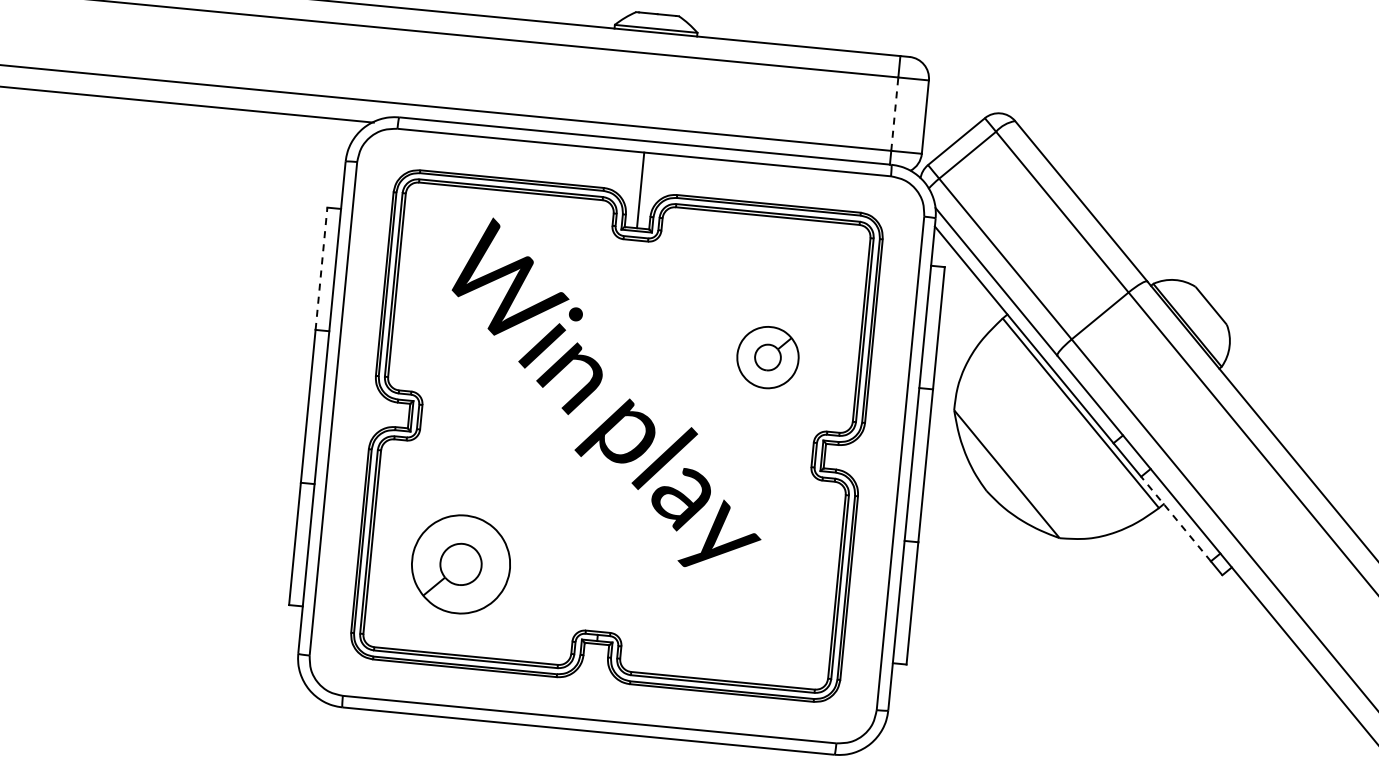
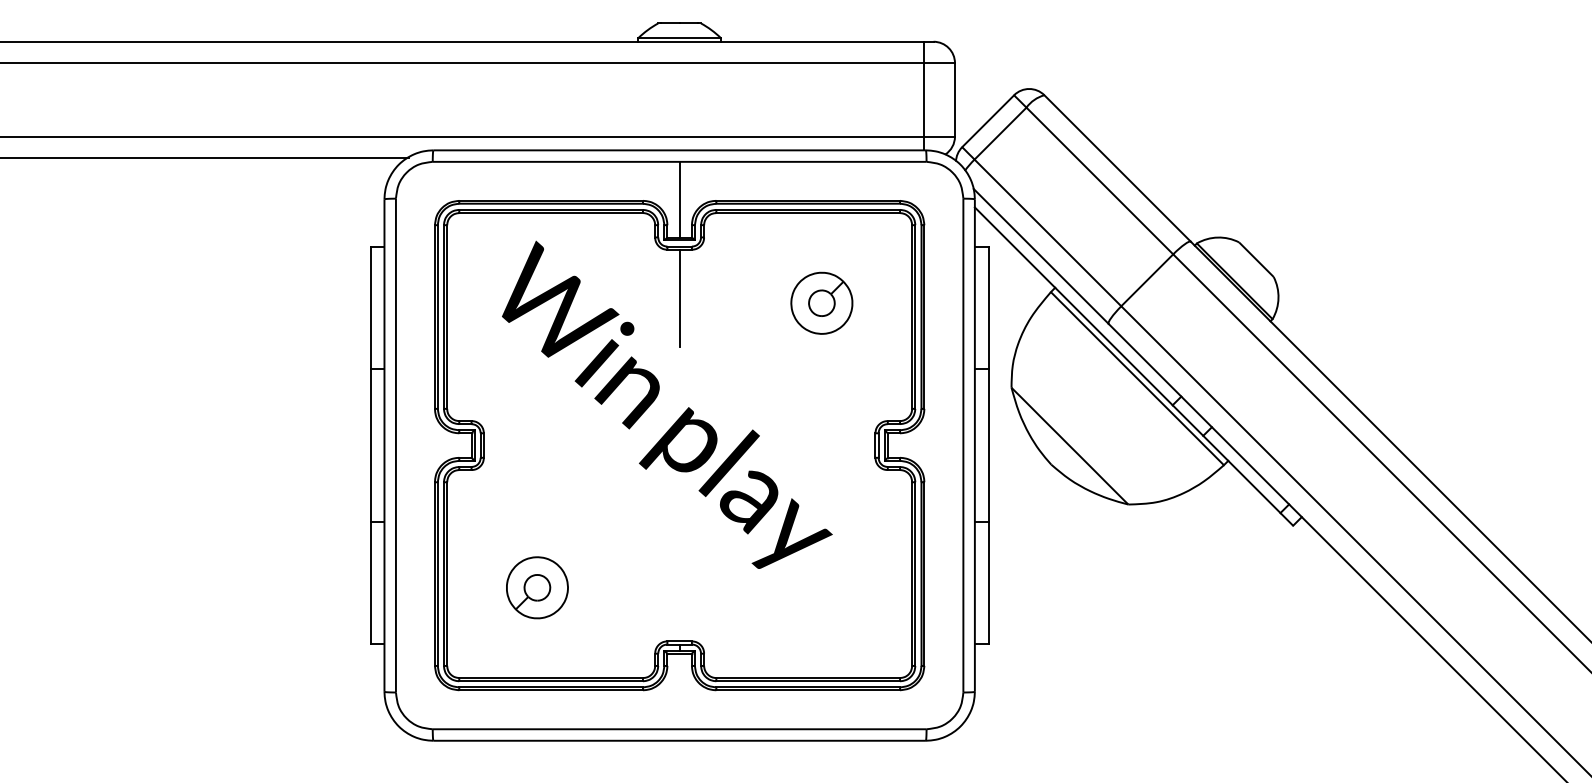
line: (894, 113) -> (924, 99), dashed -> solid
line: (321, 268) -> (370, 307), dashed -> solid
line: (630, 289) -> (679, 298), added
part: (767, 356) -> (821, 302), moved
line: (1175, 519) -> (1241, 474), dashed -> solid
part: (461, 564) -> (537, 587), size x0.62

